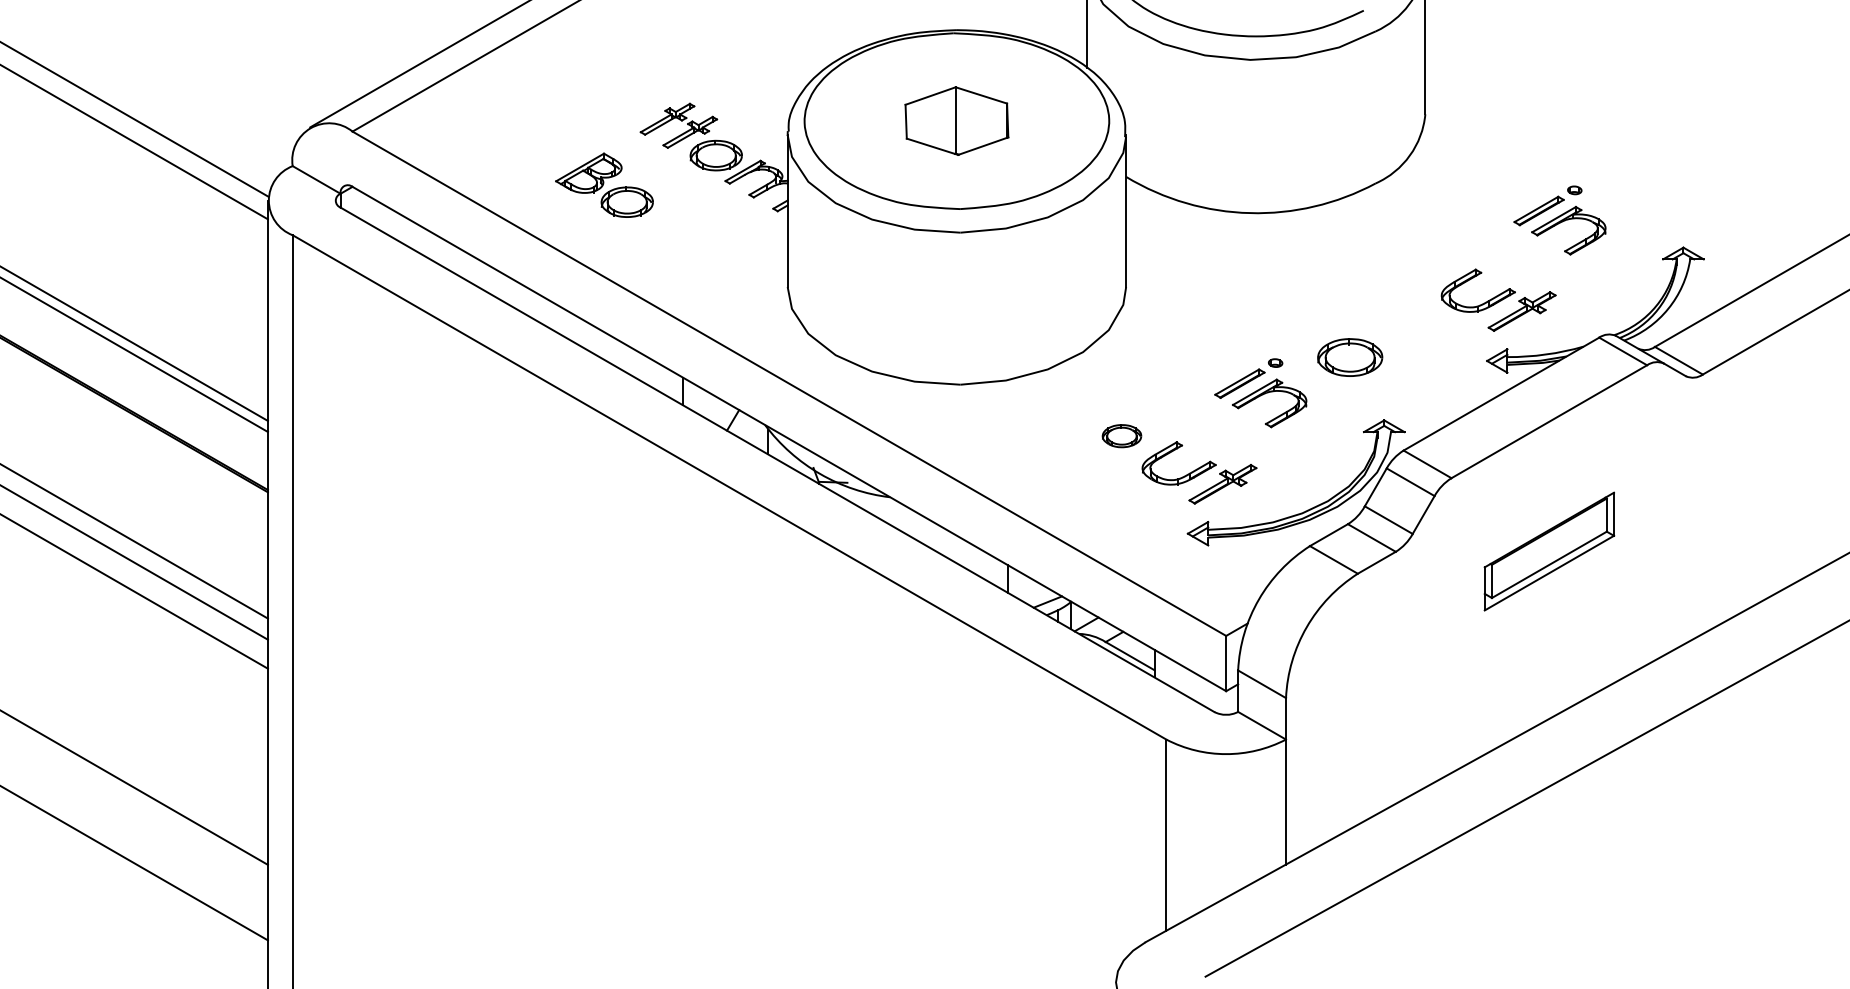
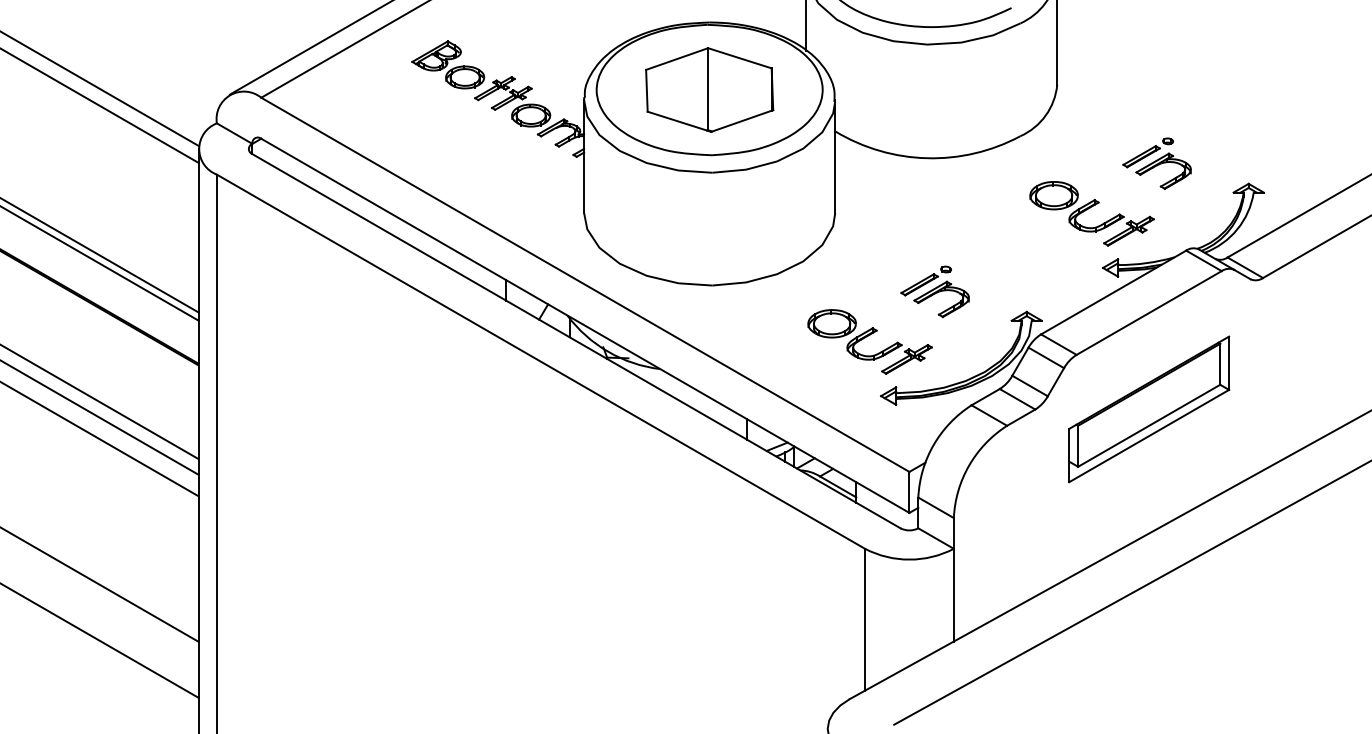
part: (956, 120) -> (709, 89), size x1.67
part: (604, 184) -> (448, 64), moved
part: (1350, 357) -> (1054, 195), moved
part: (1121, 435) -> (831, 323), size x1.67
part: (1549, 551) -> (1149, 409), size x1.67

